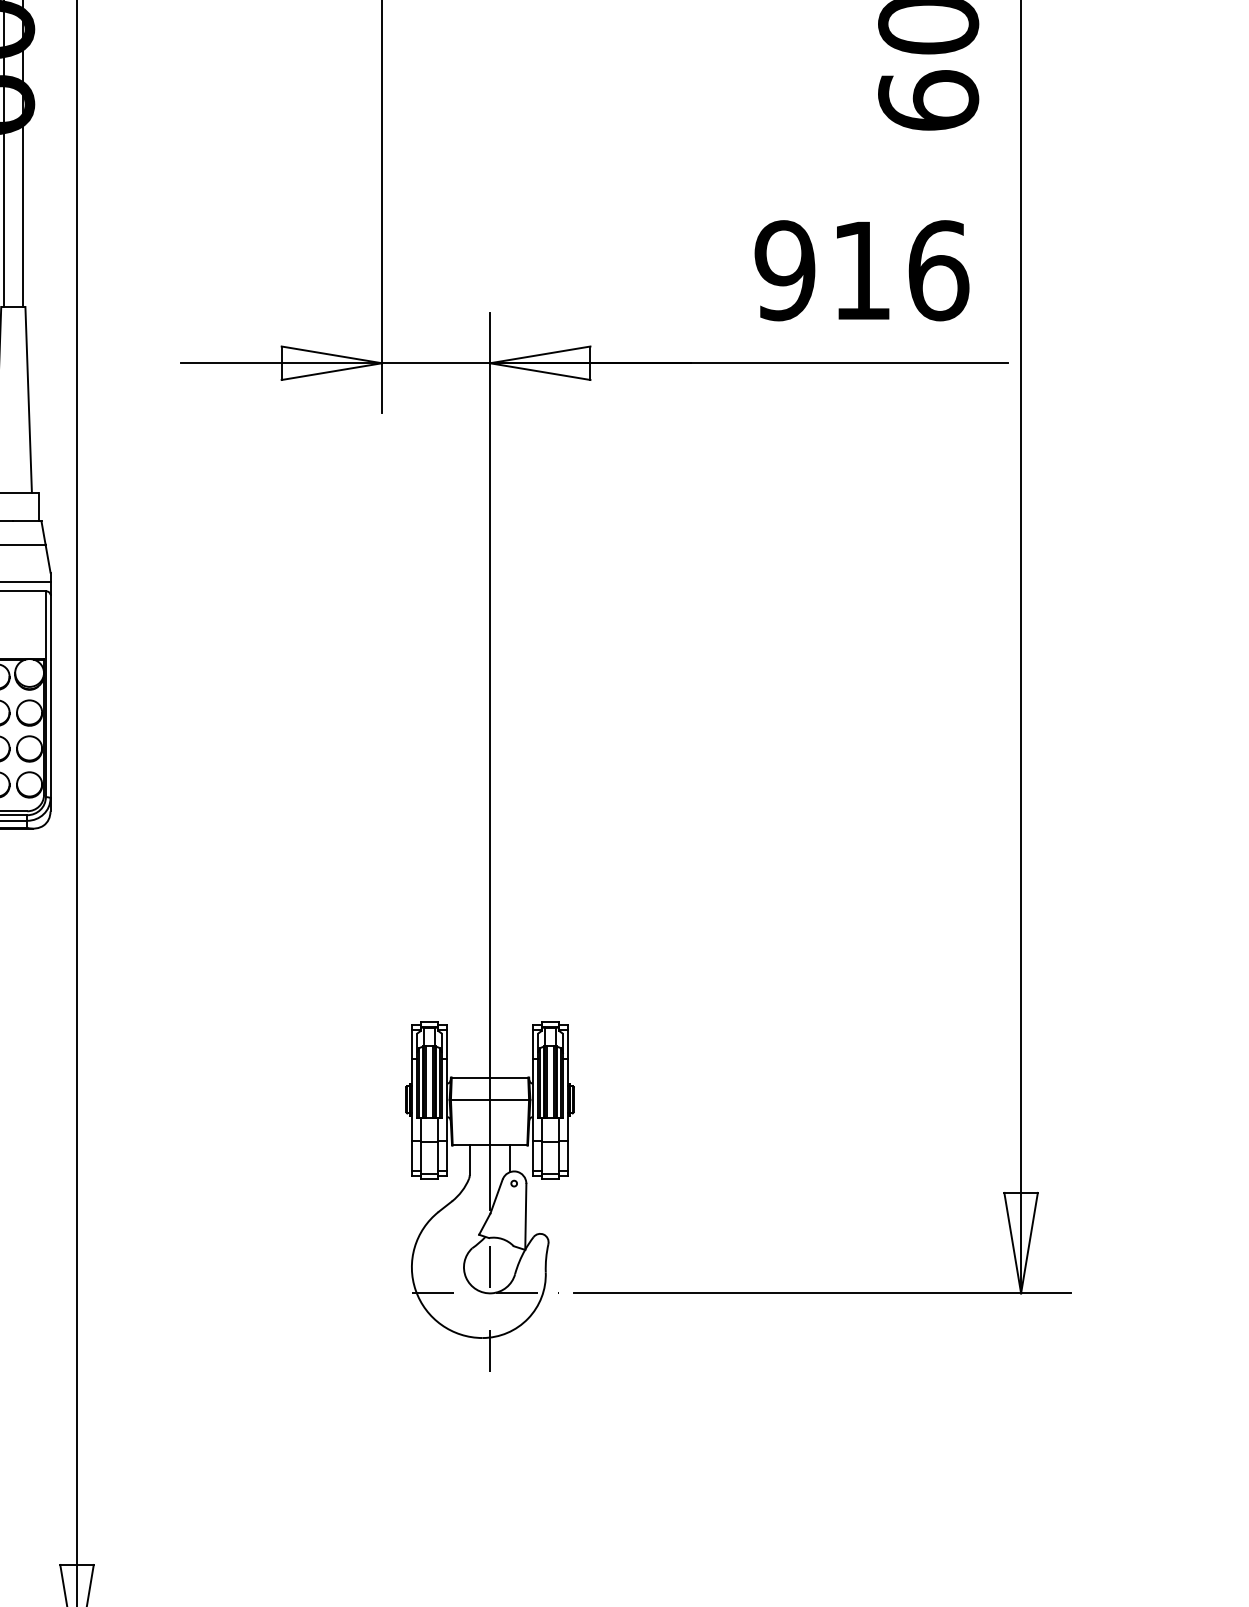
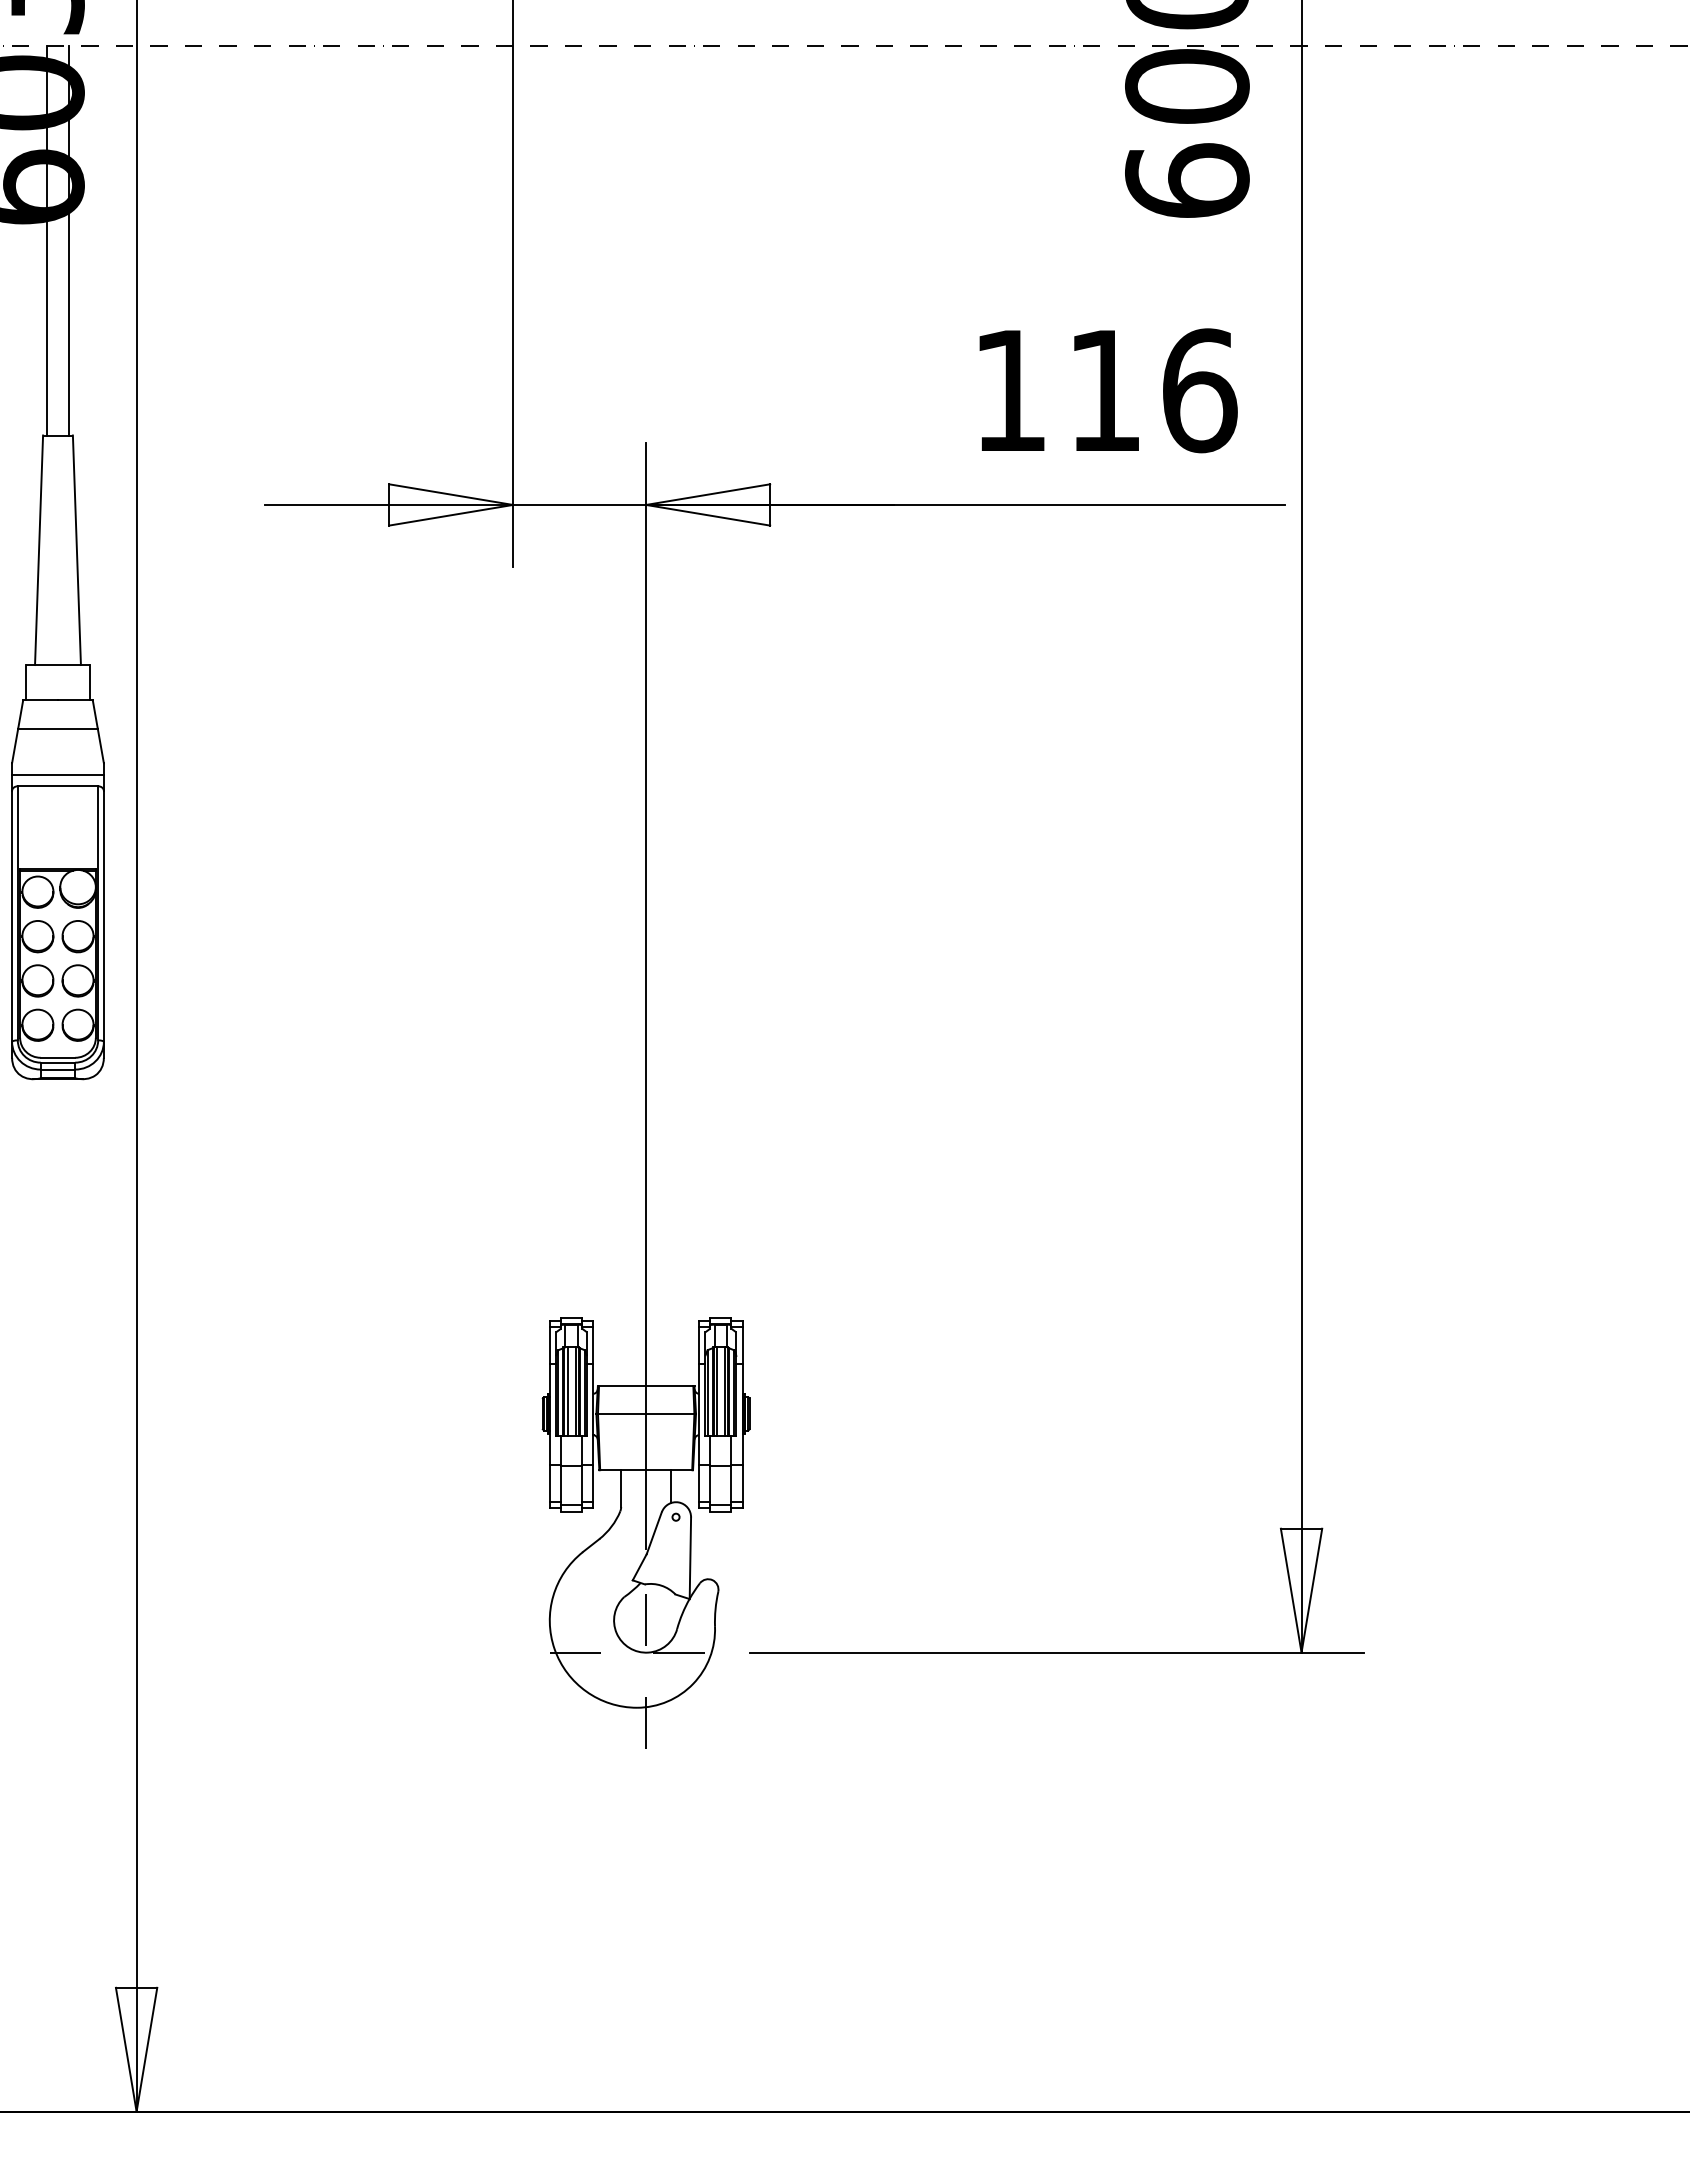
text: (784, 270) -> (1009, 390), 916 -> 116

